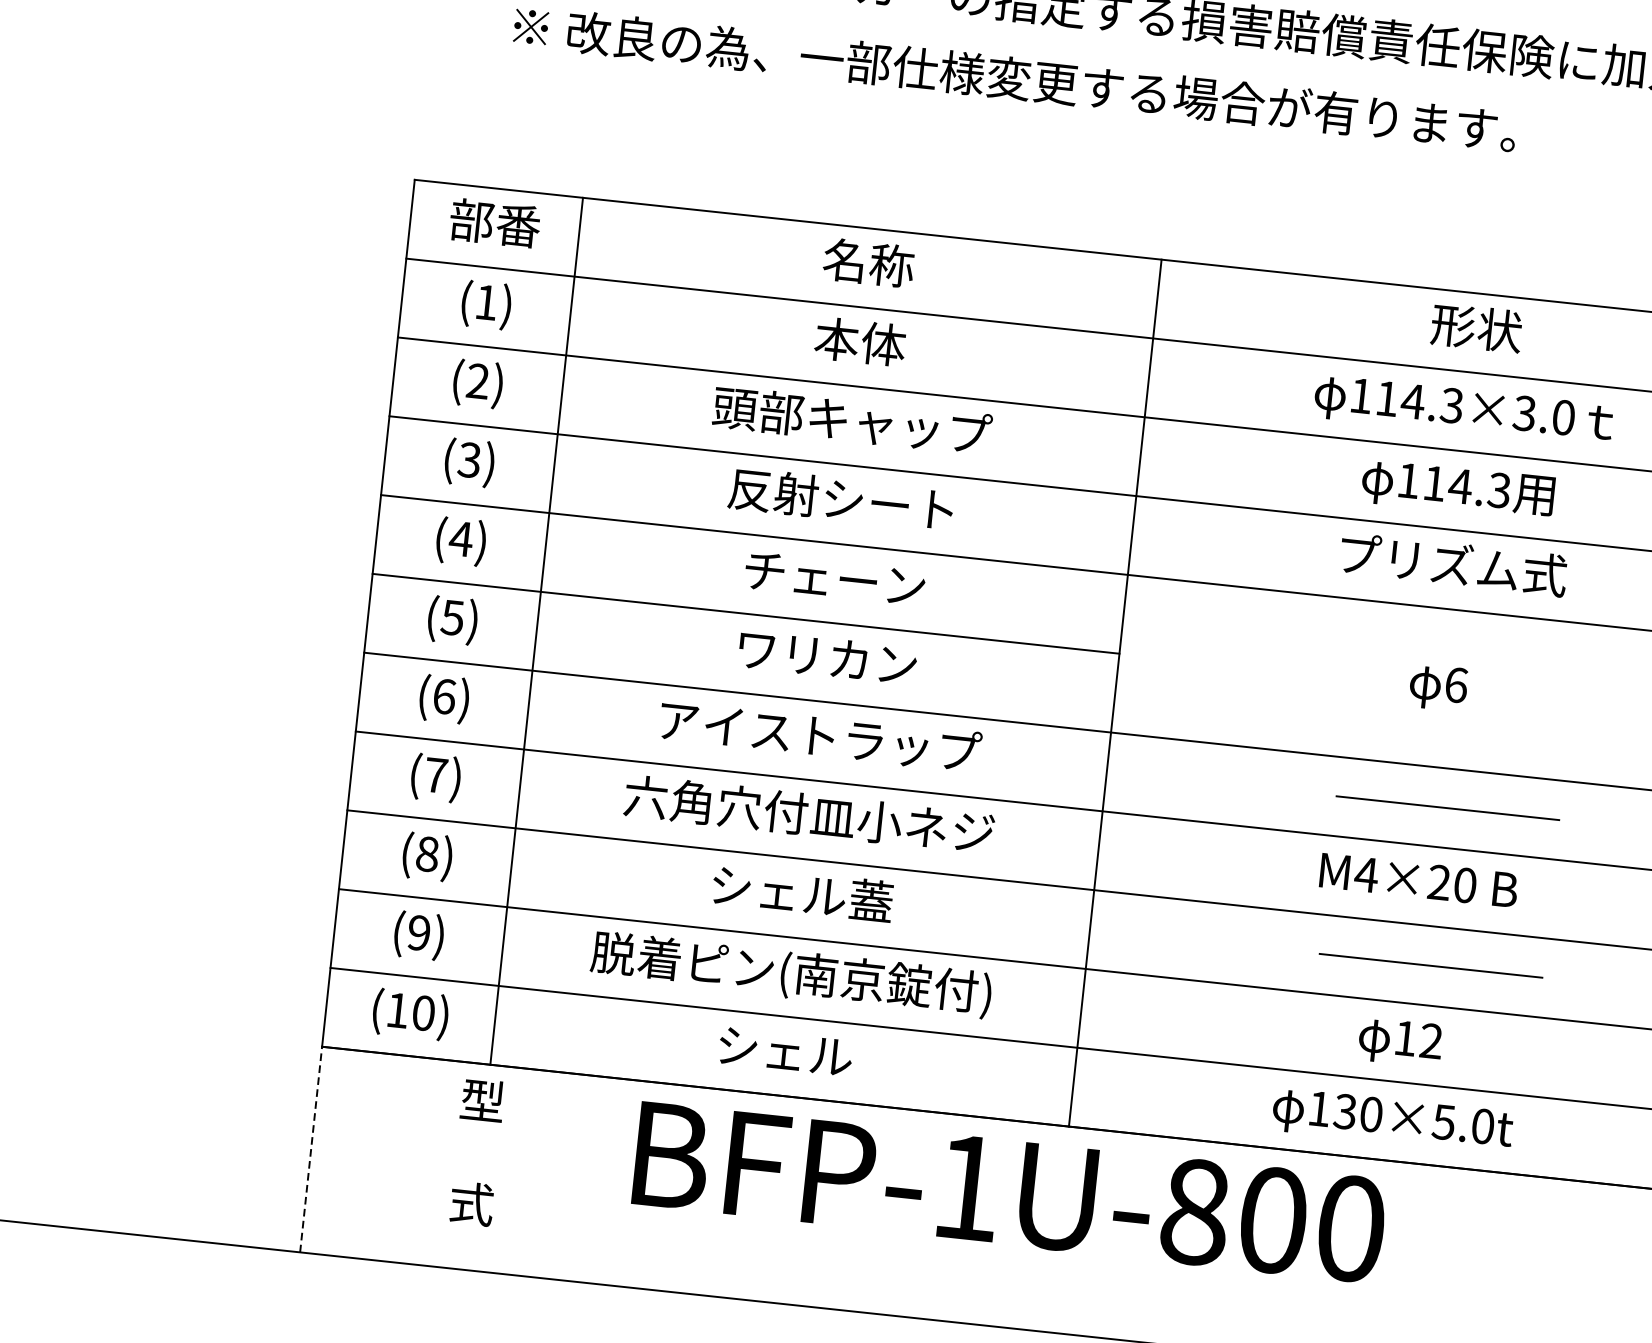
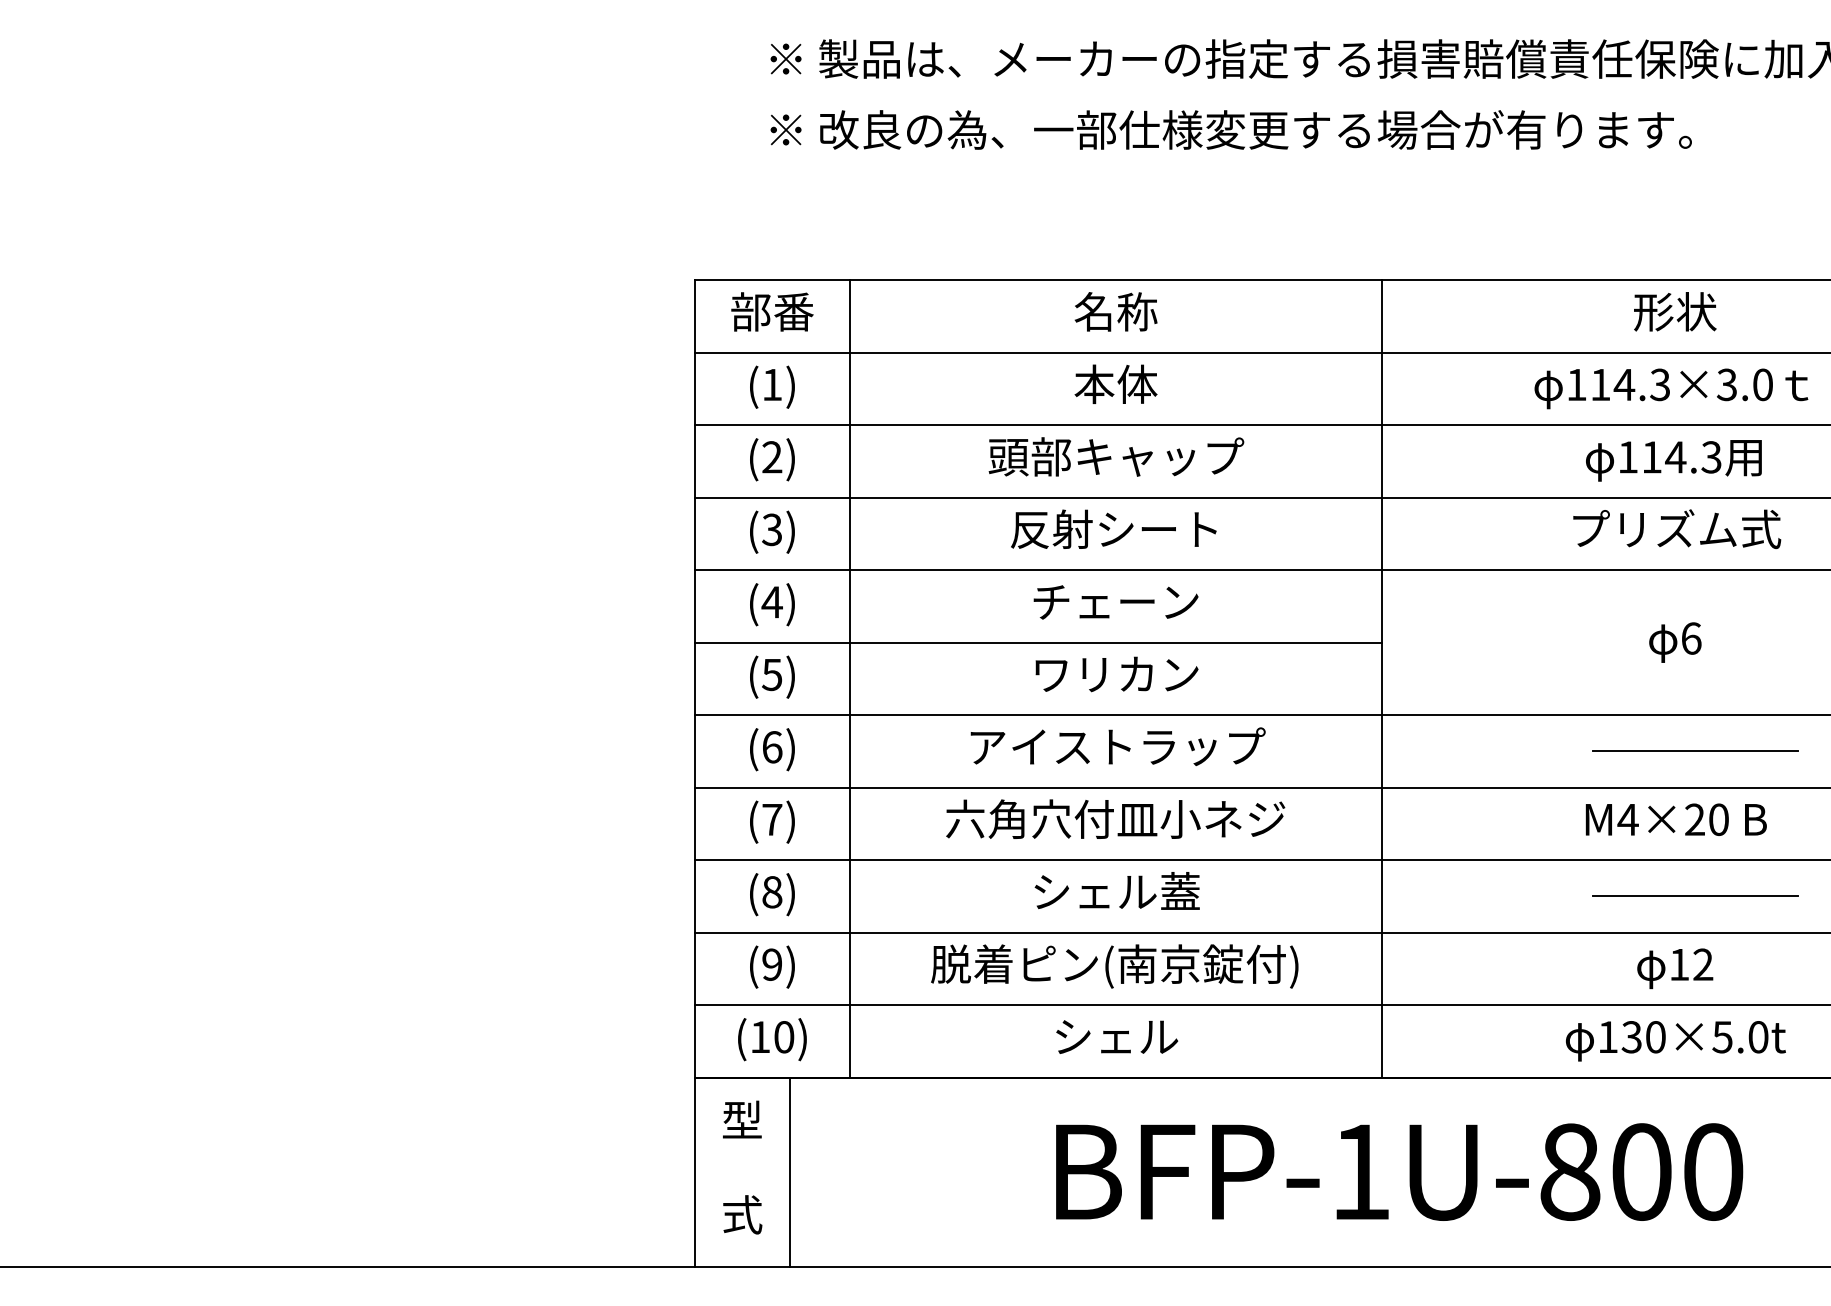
line: (311, 1150) -> (695, 1172), dashed -> solid
text: (477, 1152) -> (742, 1167), moved
line: (413, 1159) -> (789, 1171), added
text: (1009, 1191) -> (1399, 1171), moved

